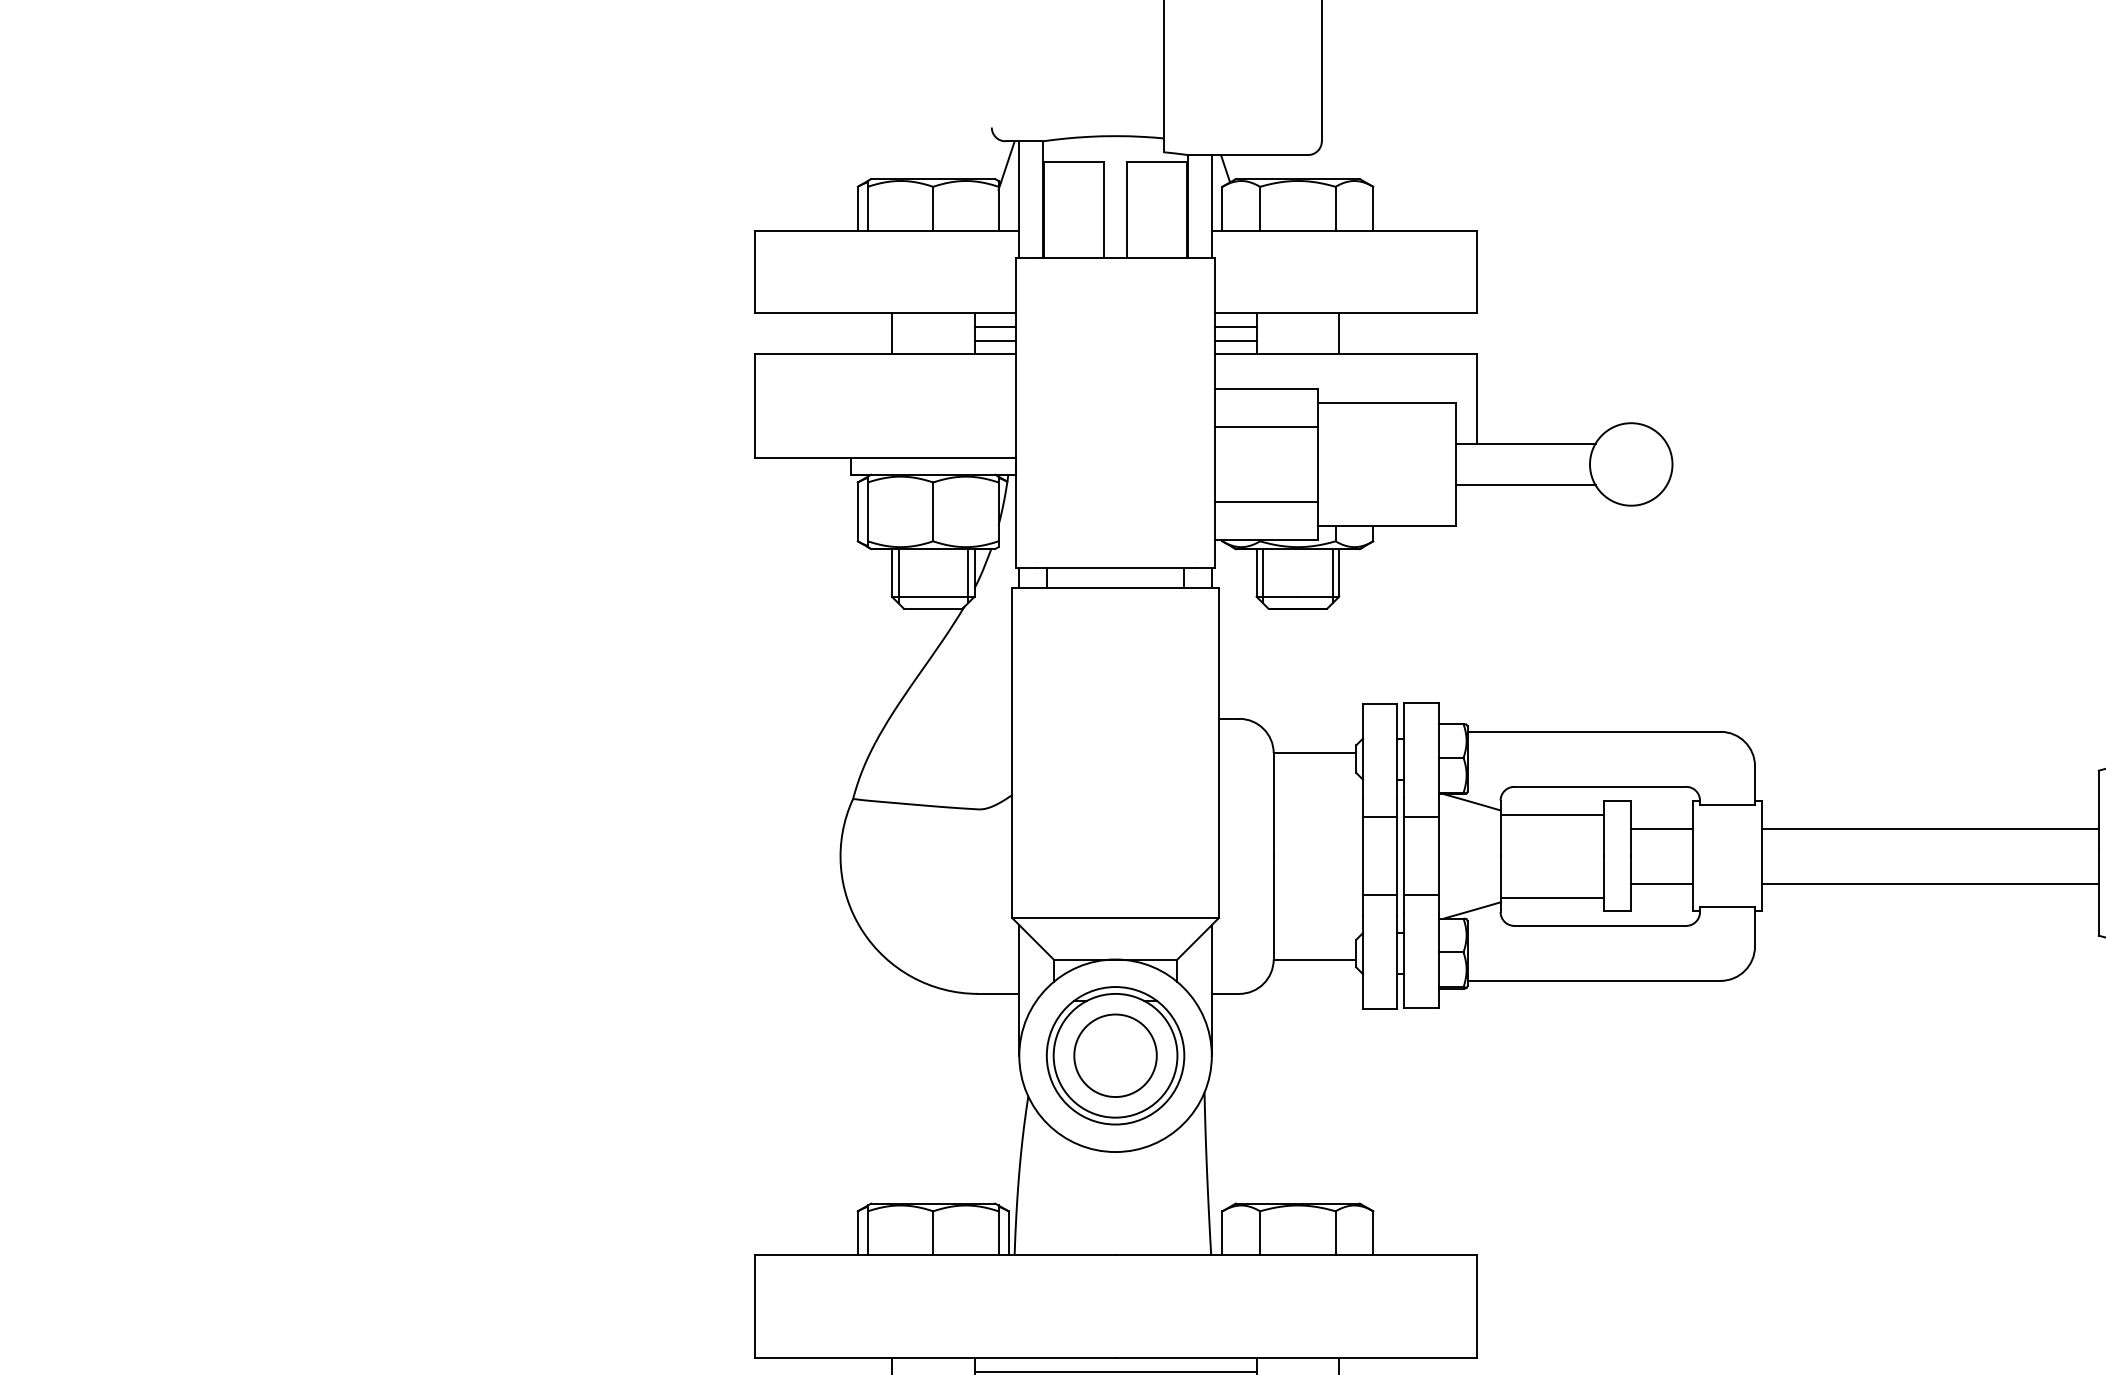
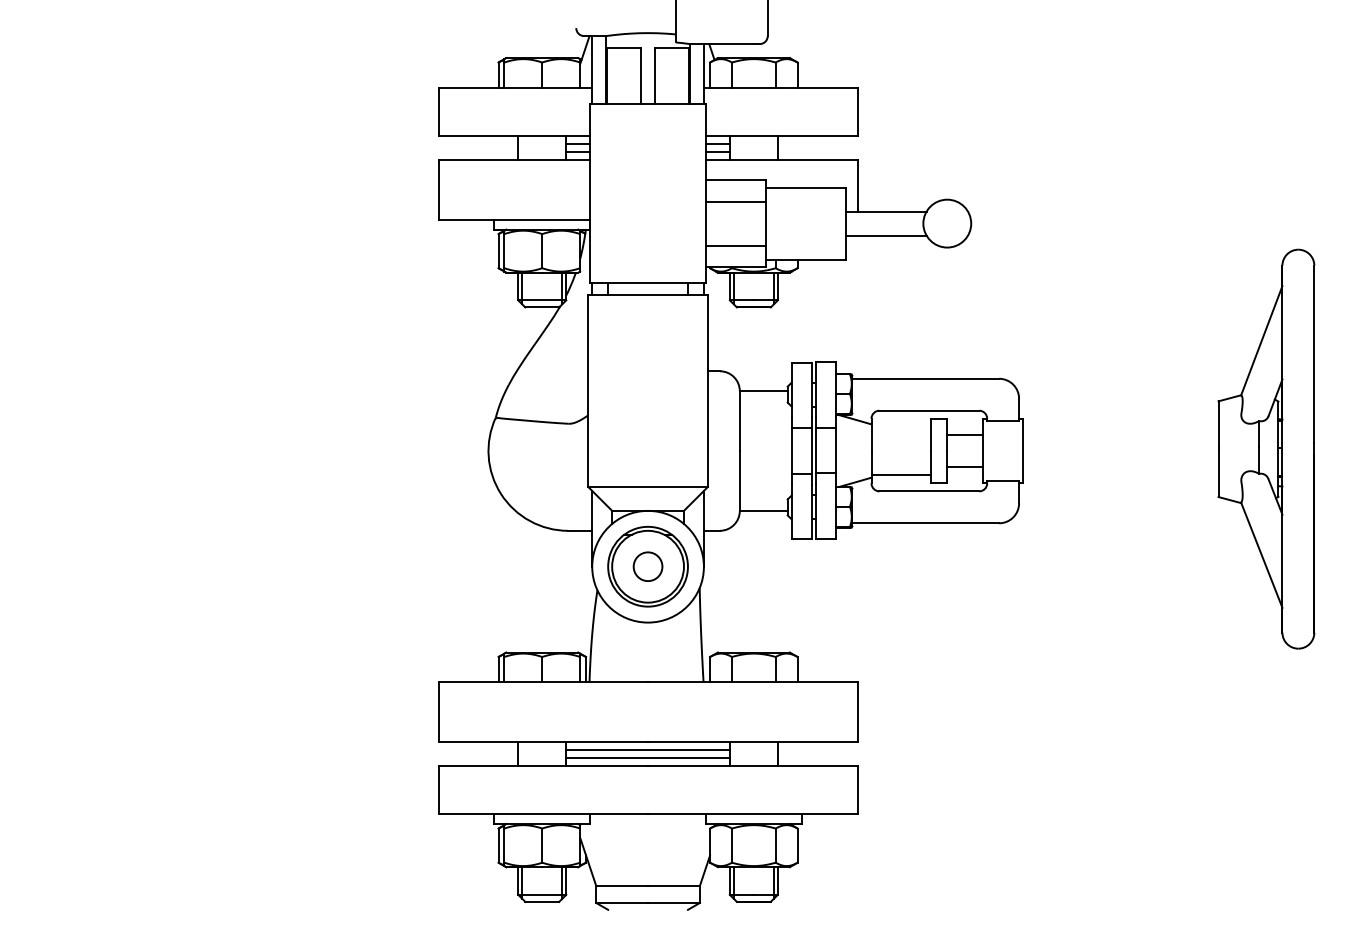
line: (1552, 815) -> (901, 427), removed
line: (1929, 829) -> (1120, 435), removed
line: (1929, 884) -> (1120, 467), removed
circle: (1116, 1055) -> (648, 566), size x0.6

